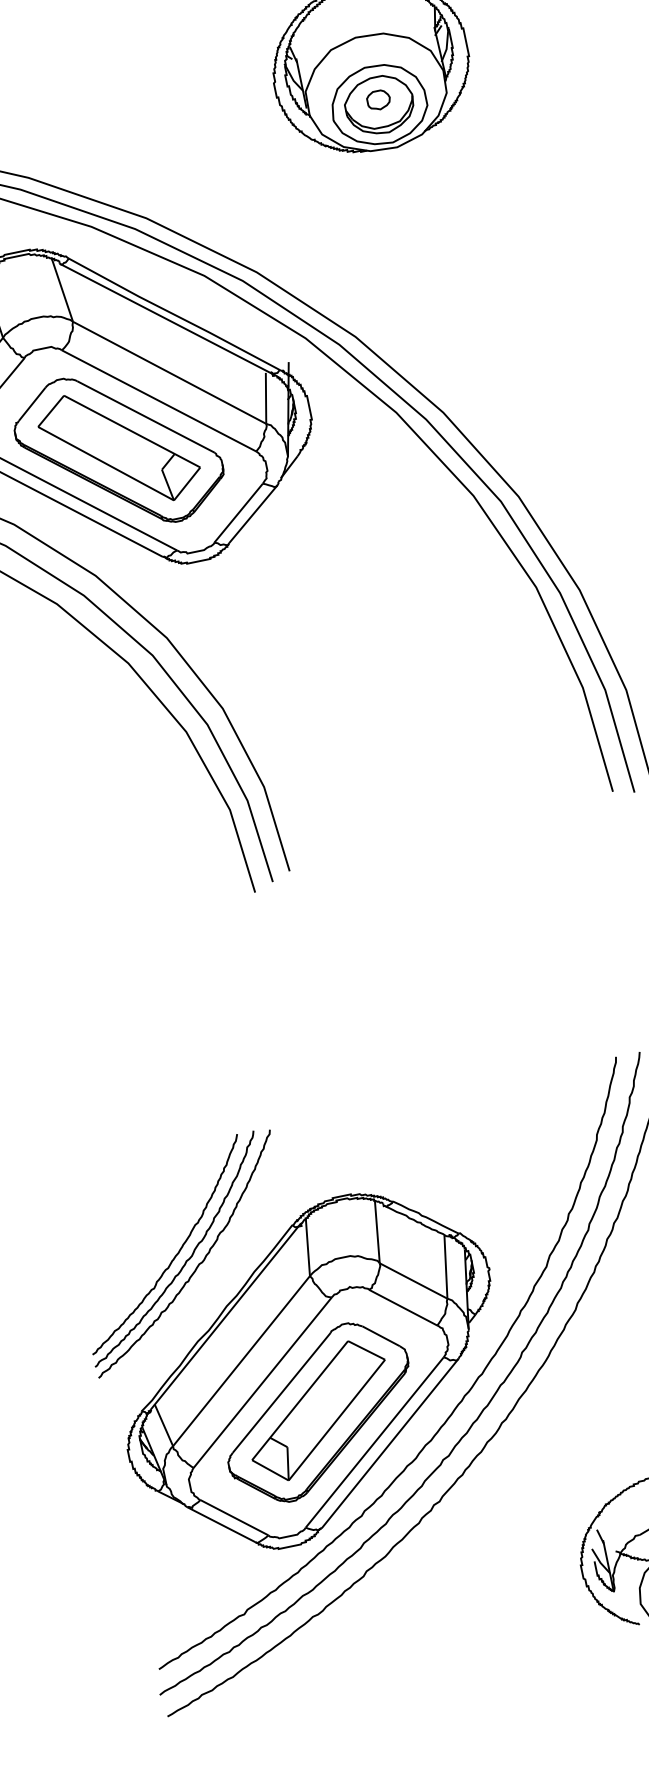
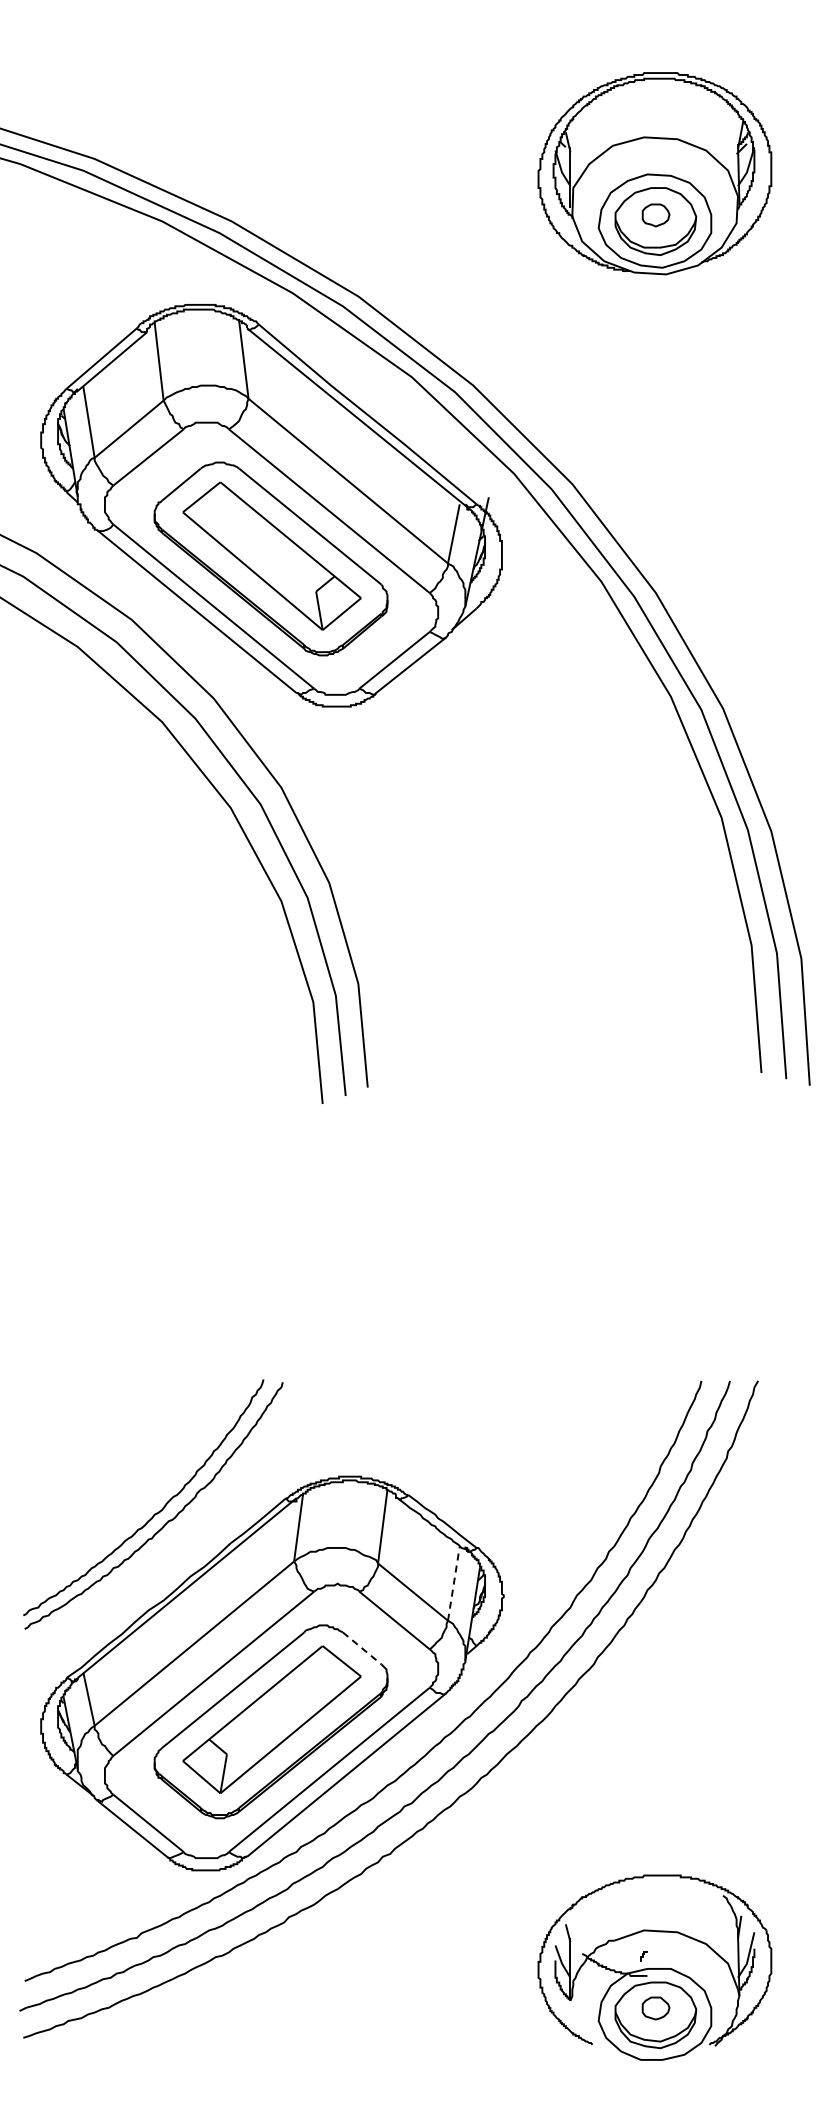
curve: (174, 1255) -> (142, 1505), removed
line: (445, 1266) -> (453, 1583), solid -> dashed
line: (381, 1336) -> (362, 1648), solid -> dashed

